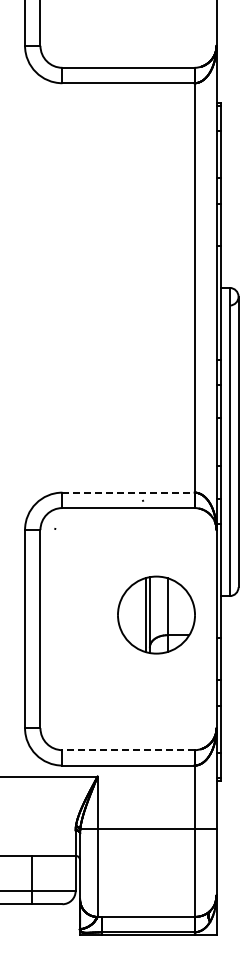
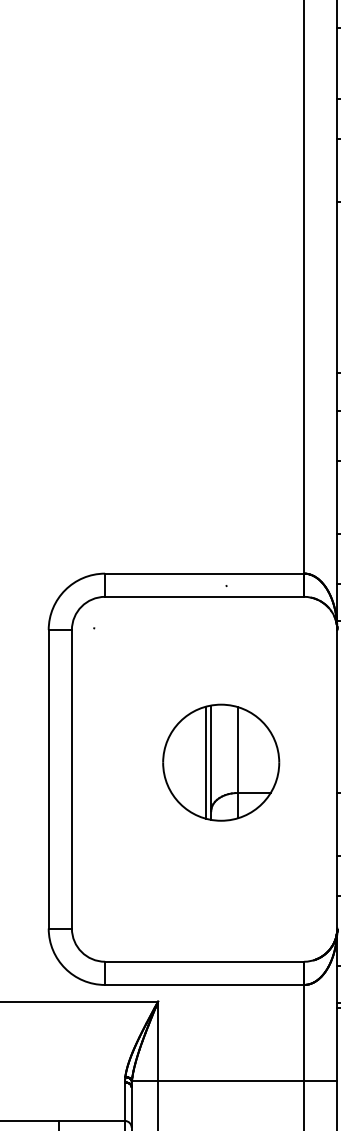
line: (128, 492) -> (204, 573), dashed -> solid
part: (156, 614) -> (221, 761), moved
line: (128, 750) -> (204, 962), dashed -> solid

